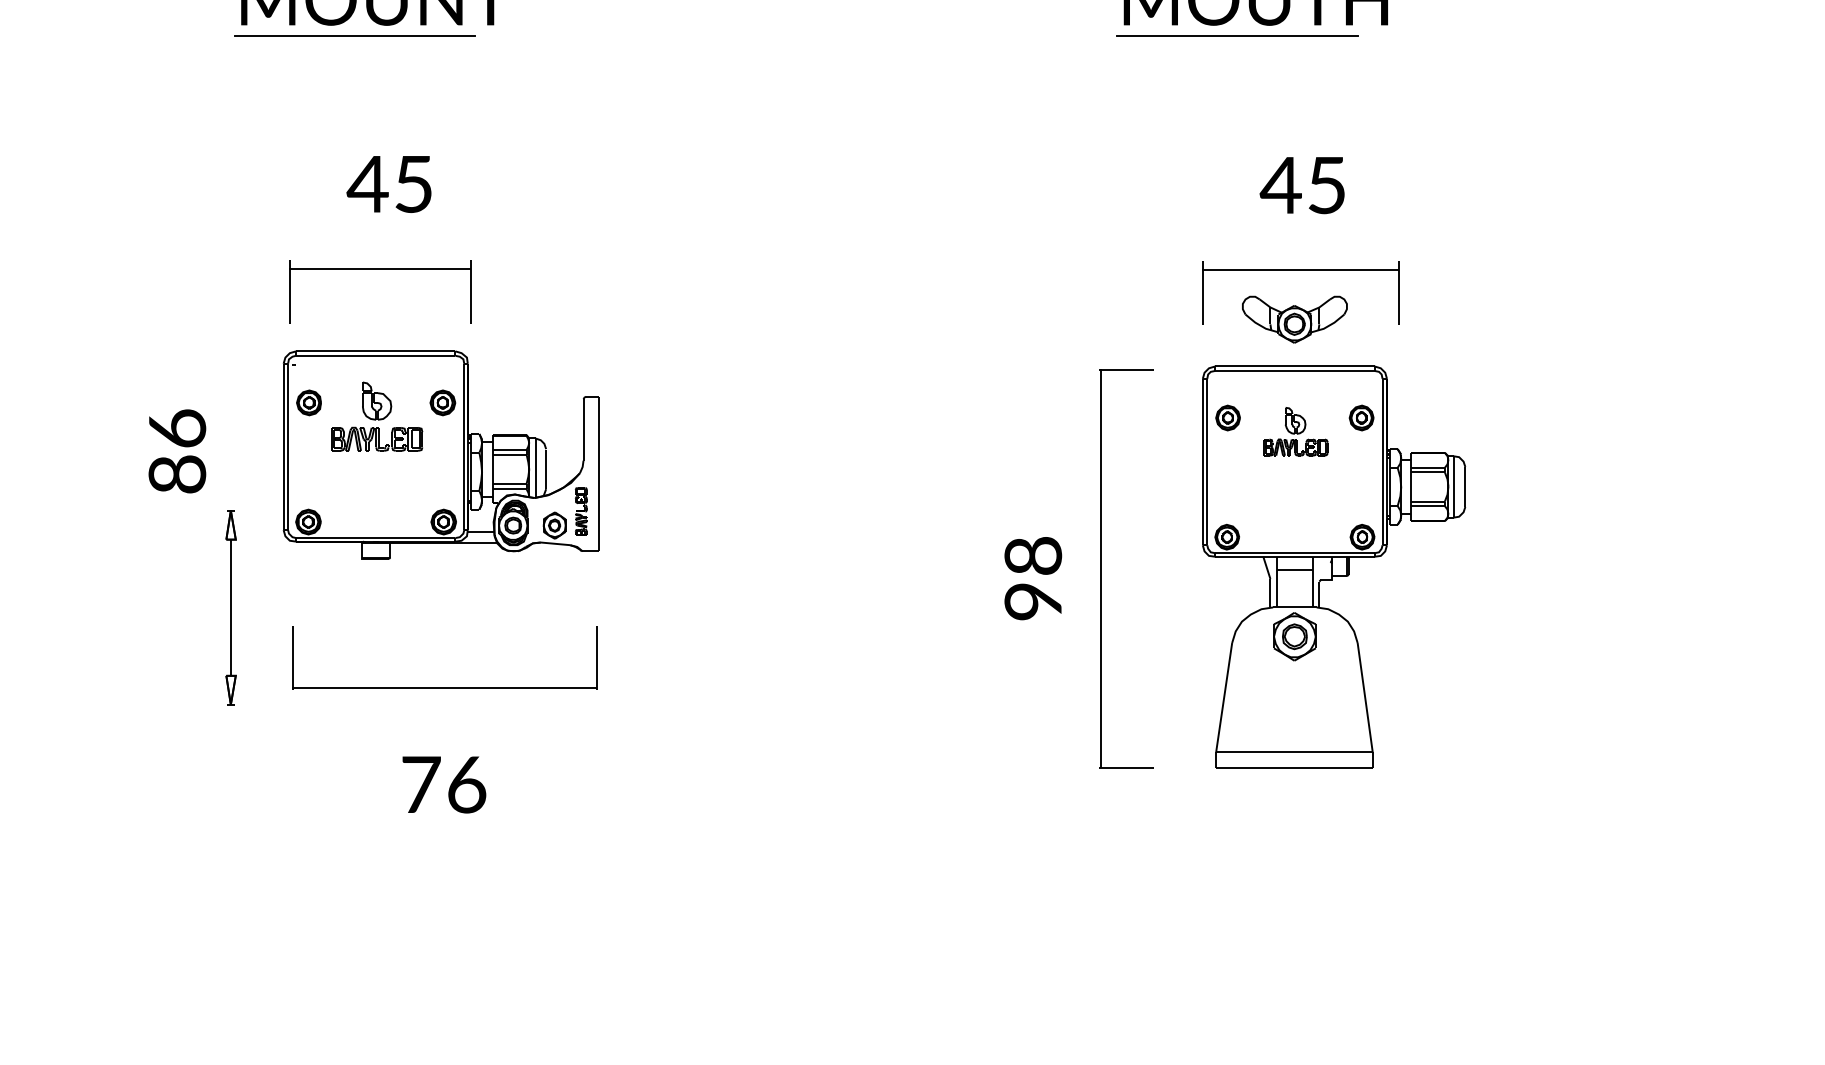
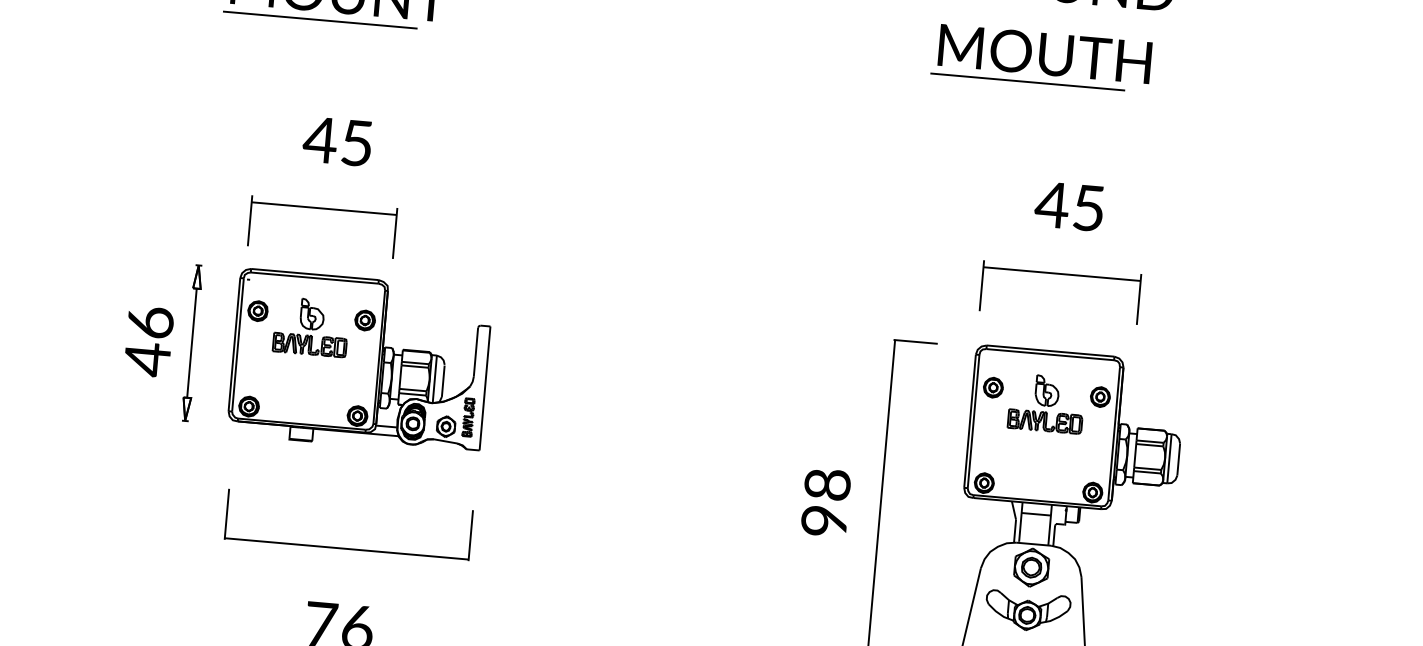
part: (1294, 319) -> (1027, 611), moved
part: (1295, 431) -> (1046, 403), size x1.43
text: (177, 474) -> (147, 359), 86 -> 46
part: (230, 607) -> (191, 342), moved

